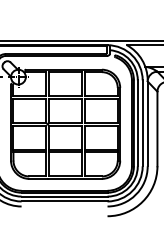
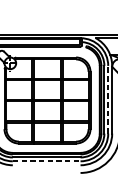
line: (142, 123) -> (108, 99), solid -> dashed
line: (64, 201) -> (46, 161), solid -> dashed

